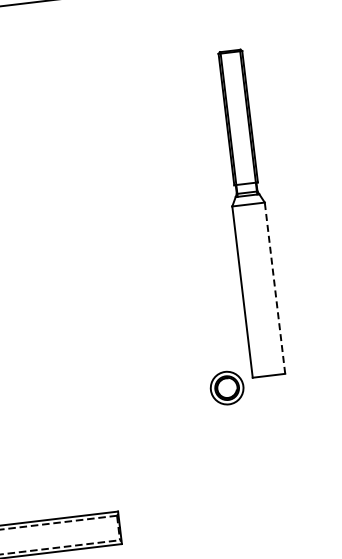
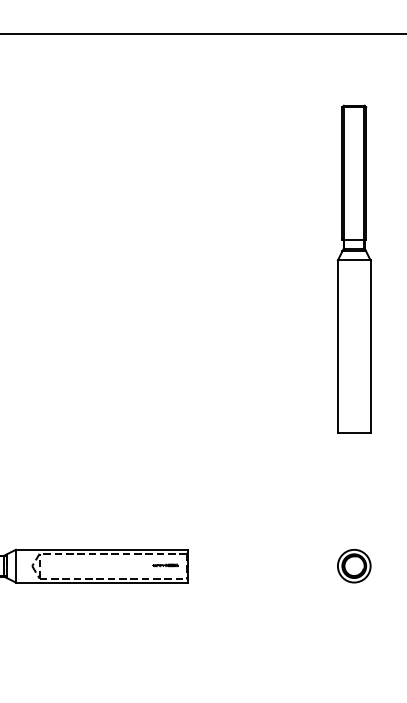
line: (274, 288) -> (370, 346), dashed -> solid
part: (227, 388) -> (354, 566), moved
line: (97, 529) -> (165, 565), added

